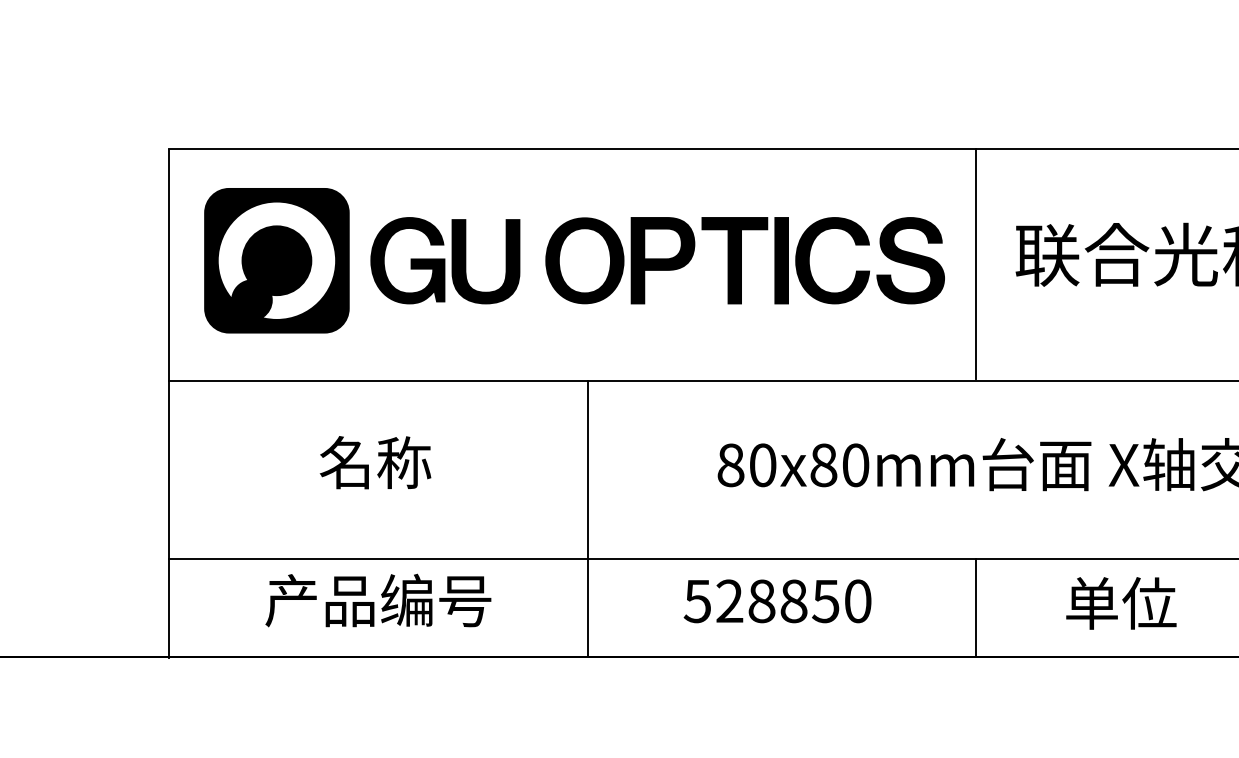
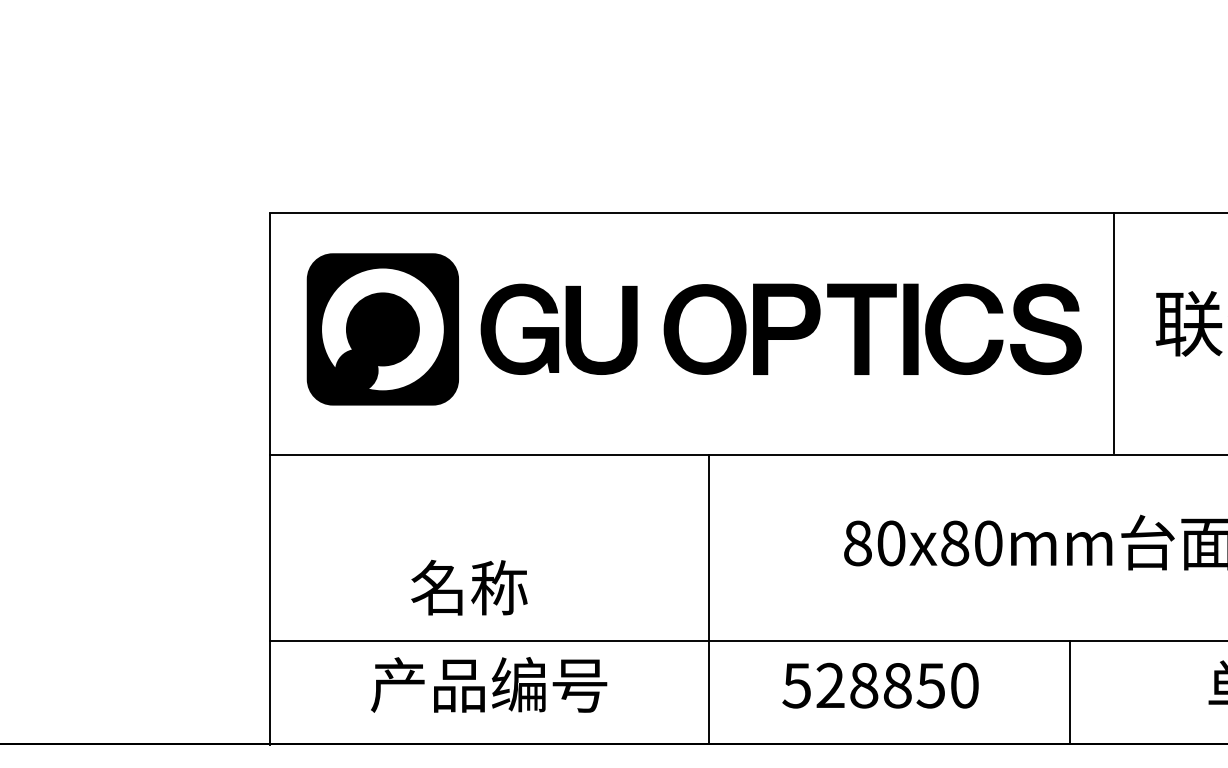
text: (375, 462) -> (469, 587), moved
text: (777, 601) -> (880, 685), moved
line: (975, 607) -> (1069, 692), moved

